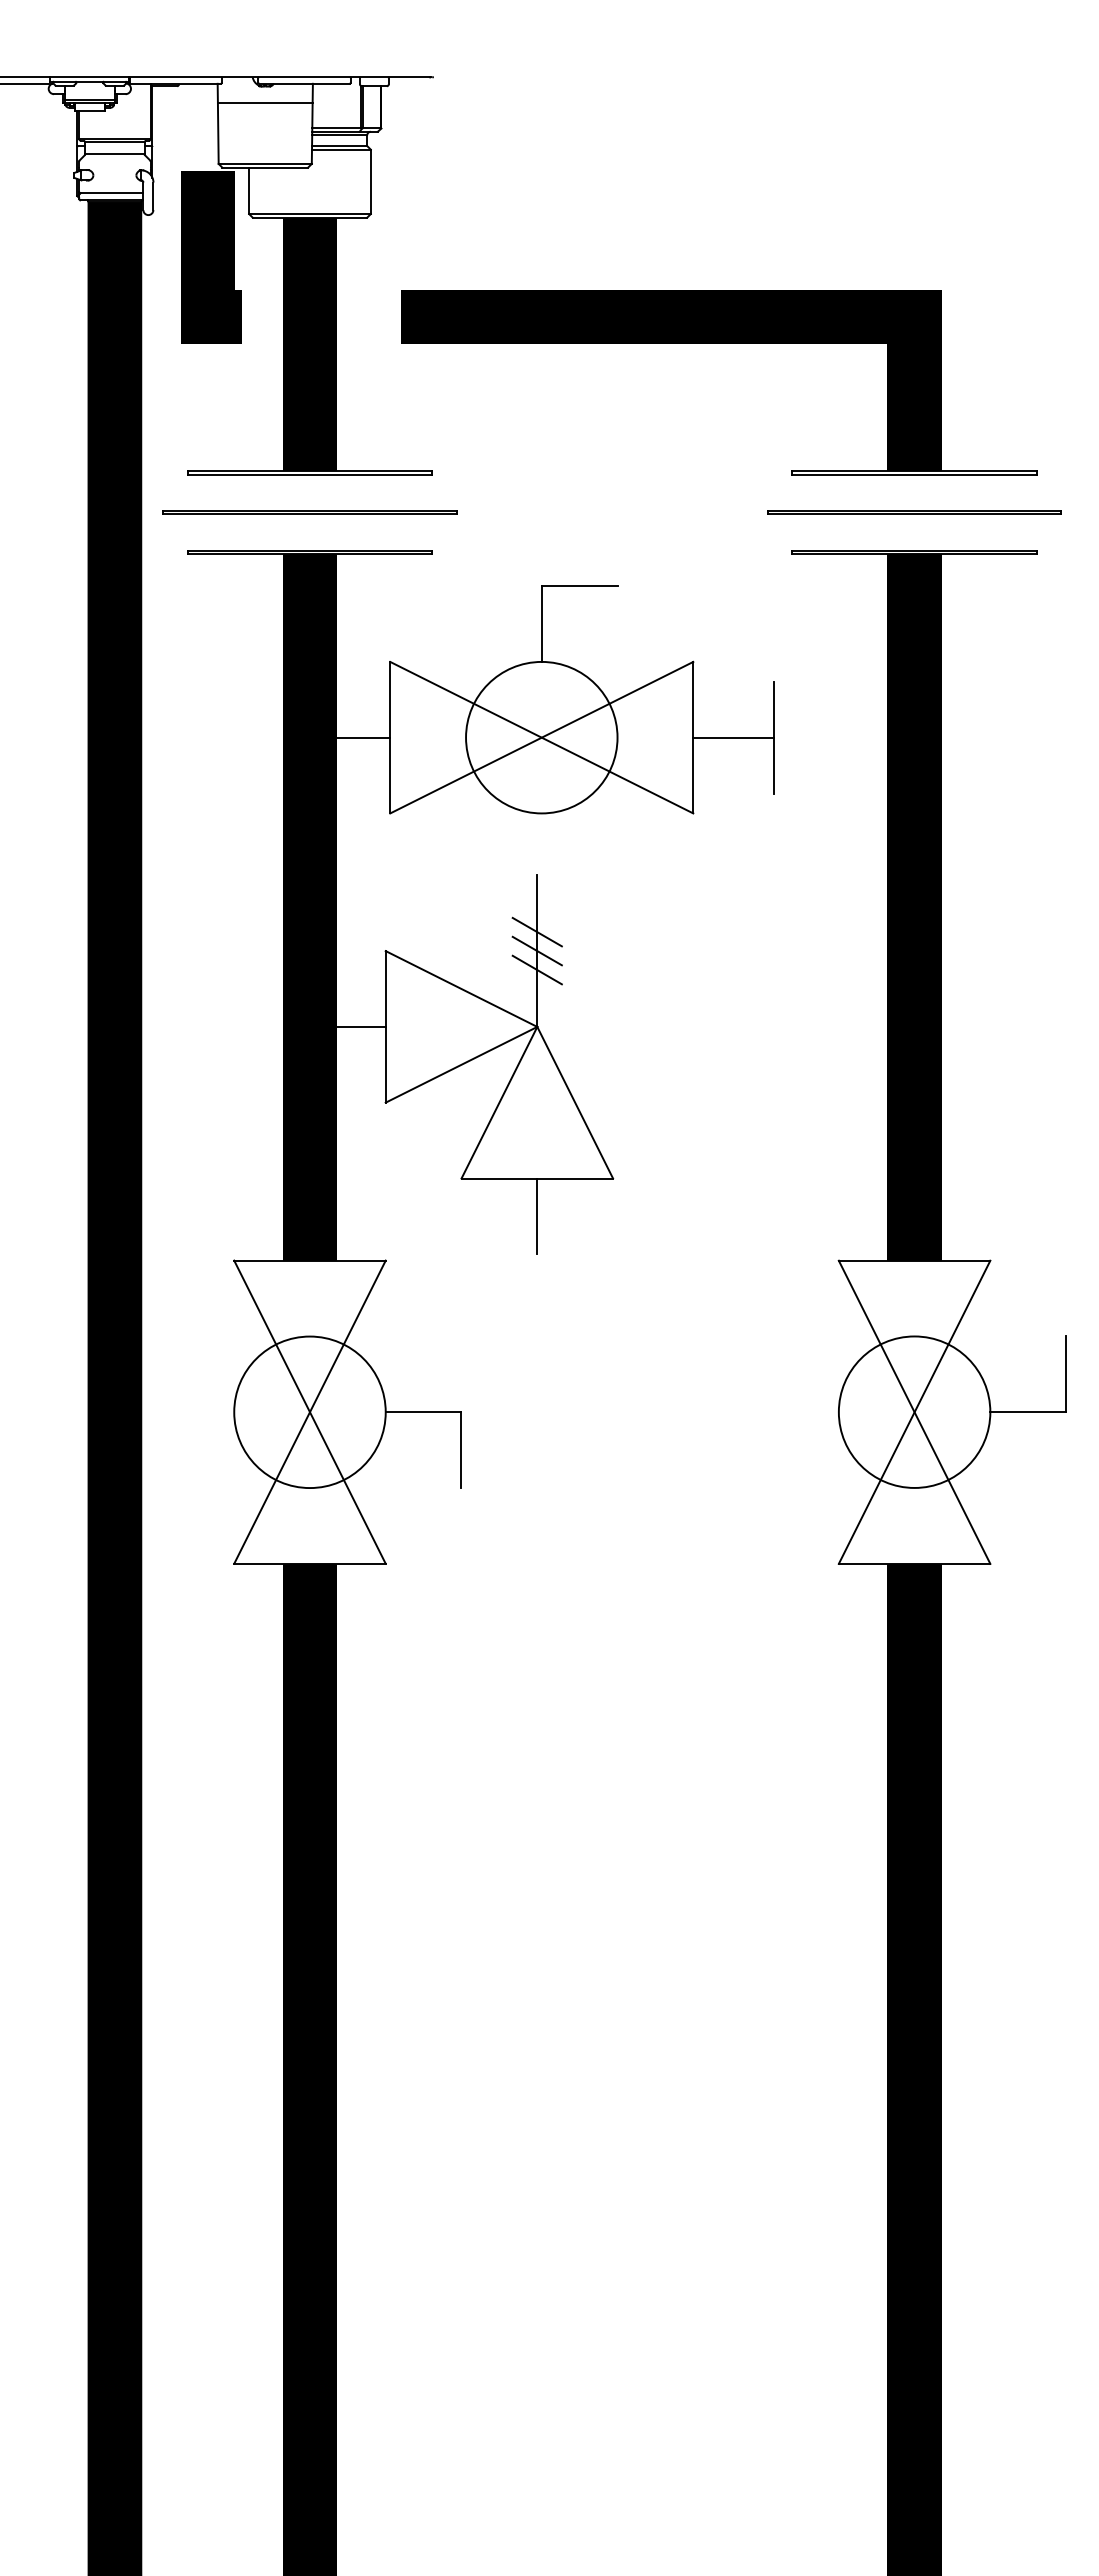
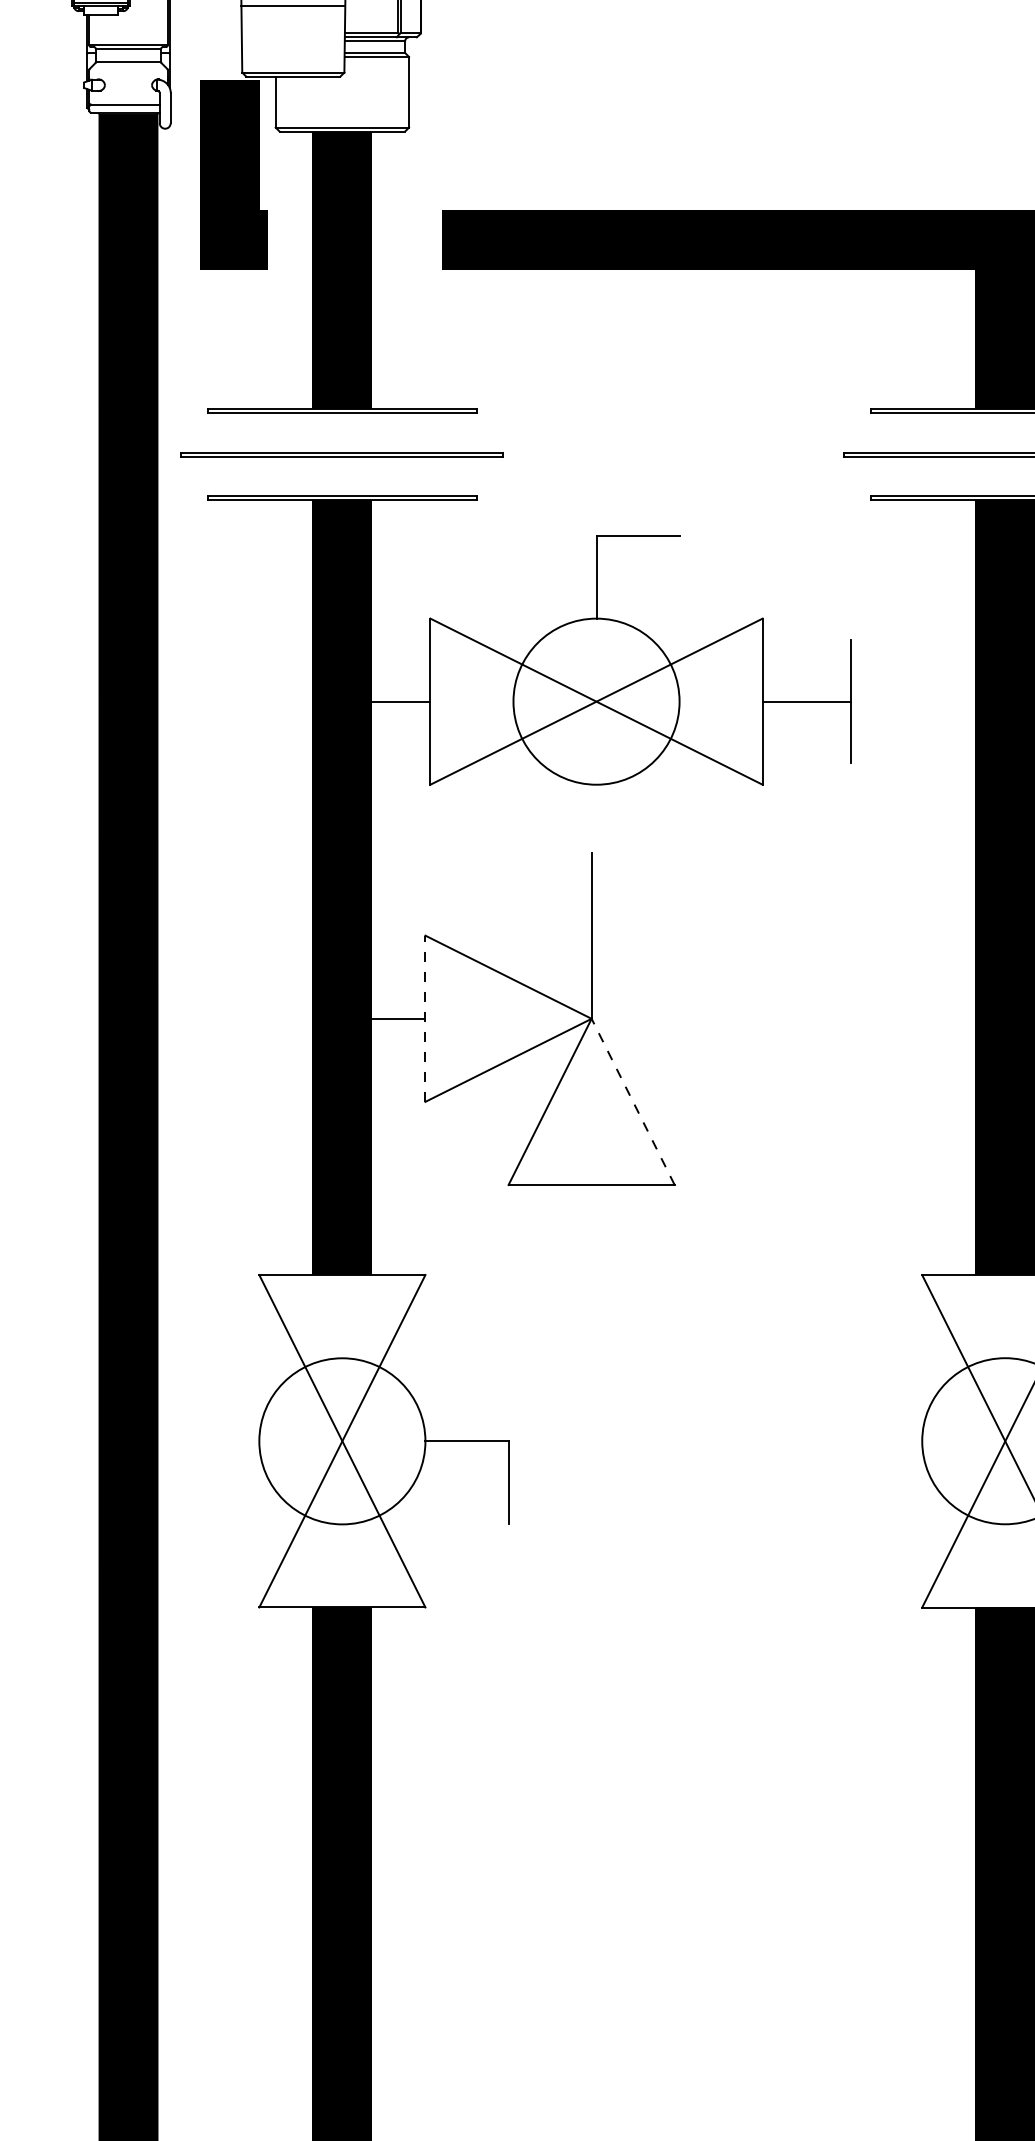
line: (536, 931) -> (590, 914), removed
line: (536, 950) -> (590, 935), removed
line: (536, 969) -> (590, 955), removed
line: (385, 1026) -> (425, 1018), solid -> dashed
line: (575, 1102) -> (633, 1101), solid -> dashed
line: (537, 1216) -> (591, 1226), removed

